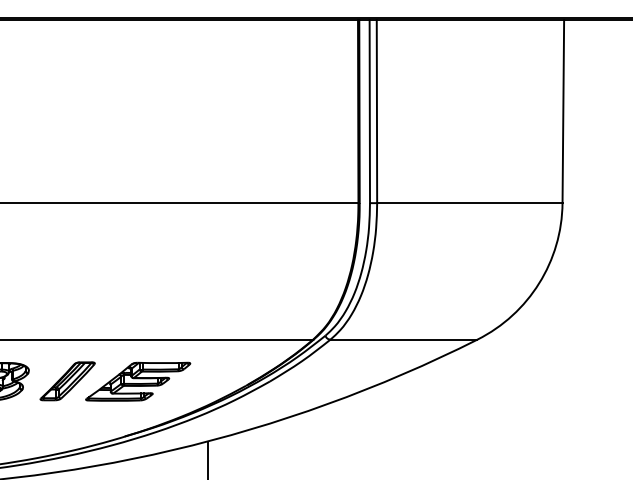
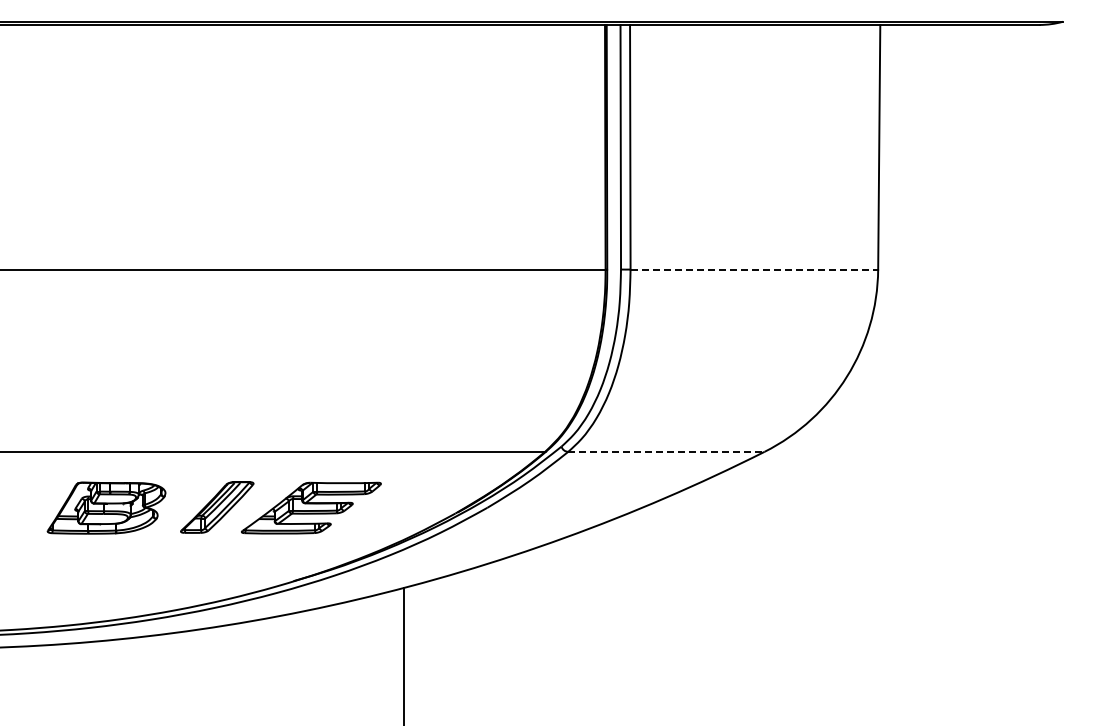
line: (469, 203) -> (754, 269), solid -> dashed
line: (404, 339) -> (666, 451), solid -> dashed

